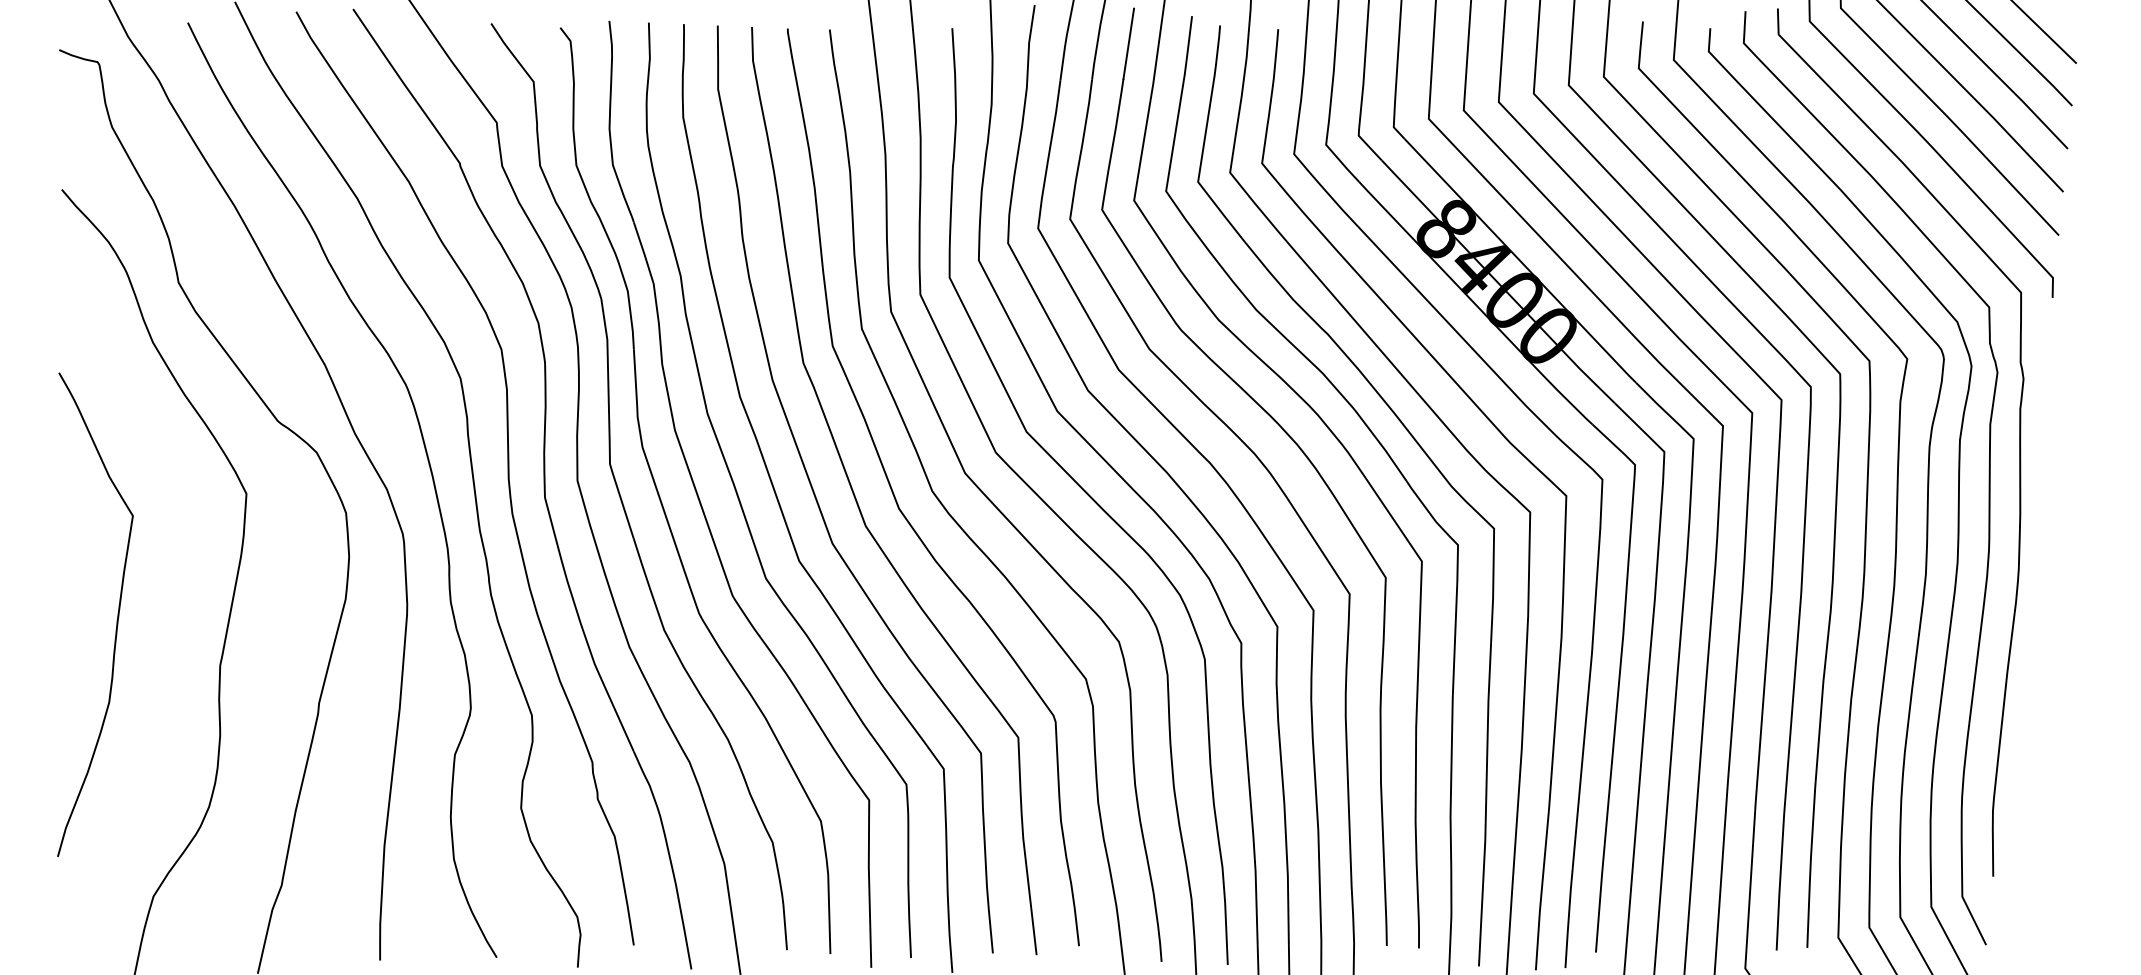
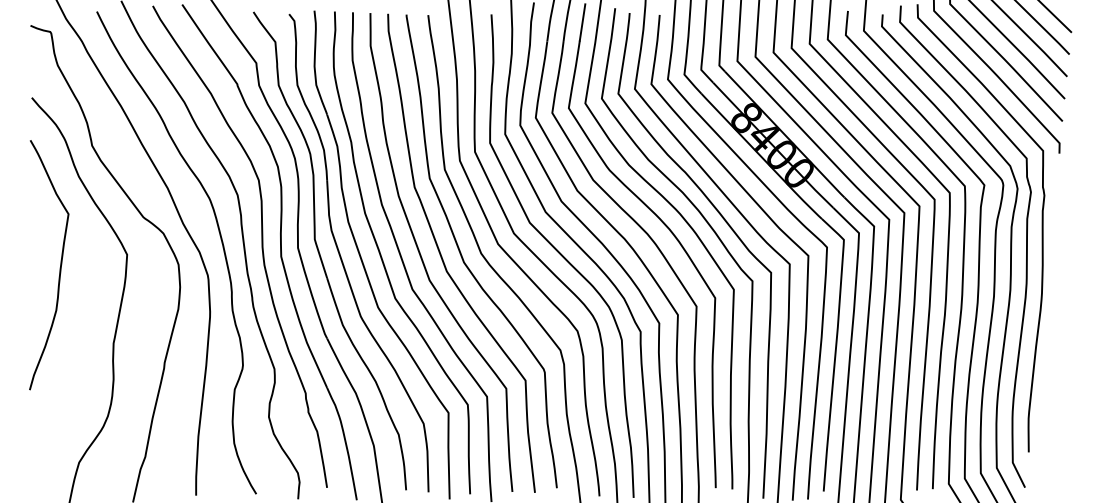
curve: (115, 619) -> (59, 267), moved

